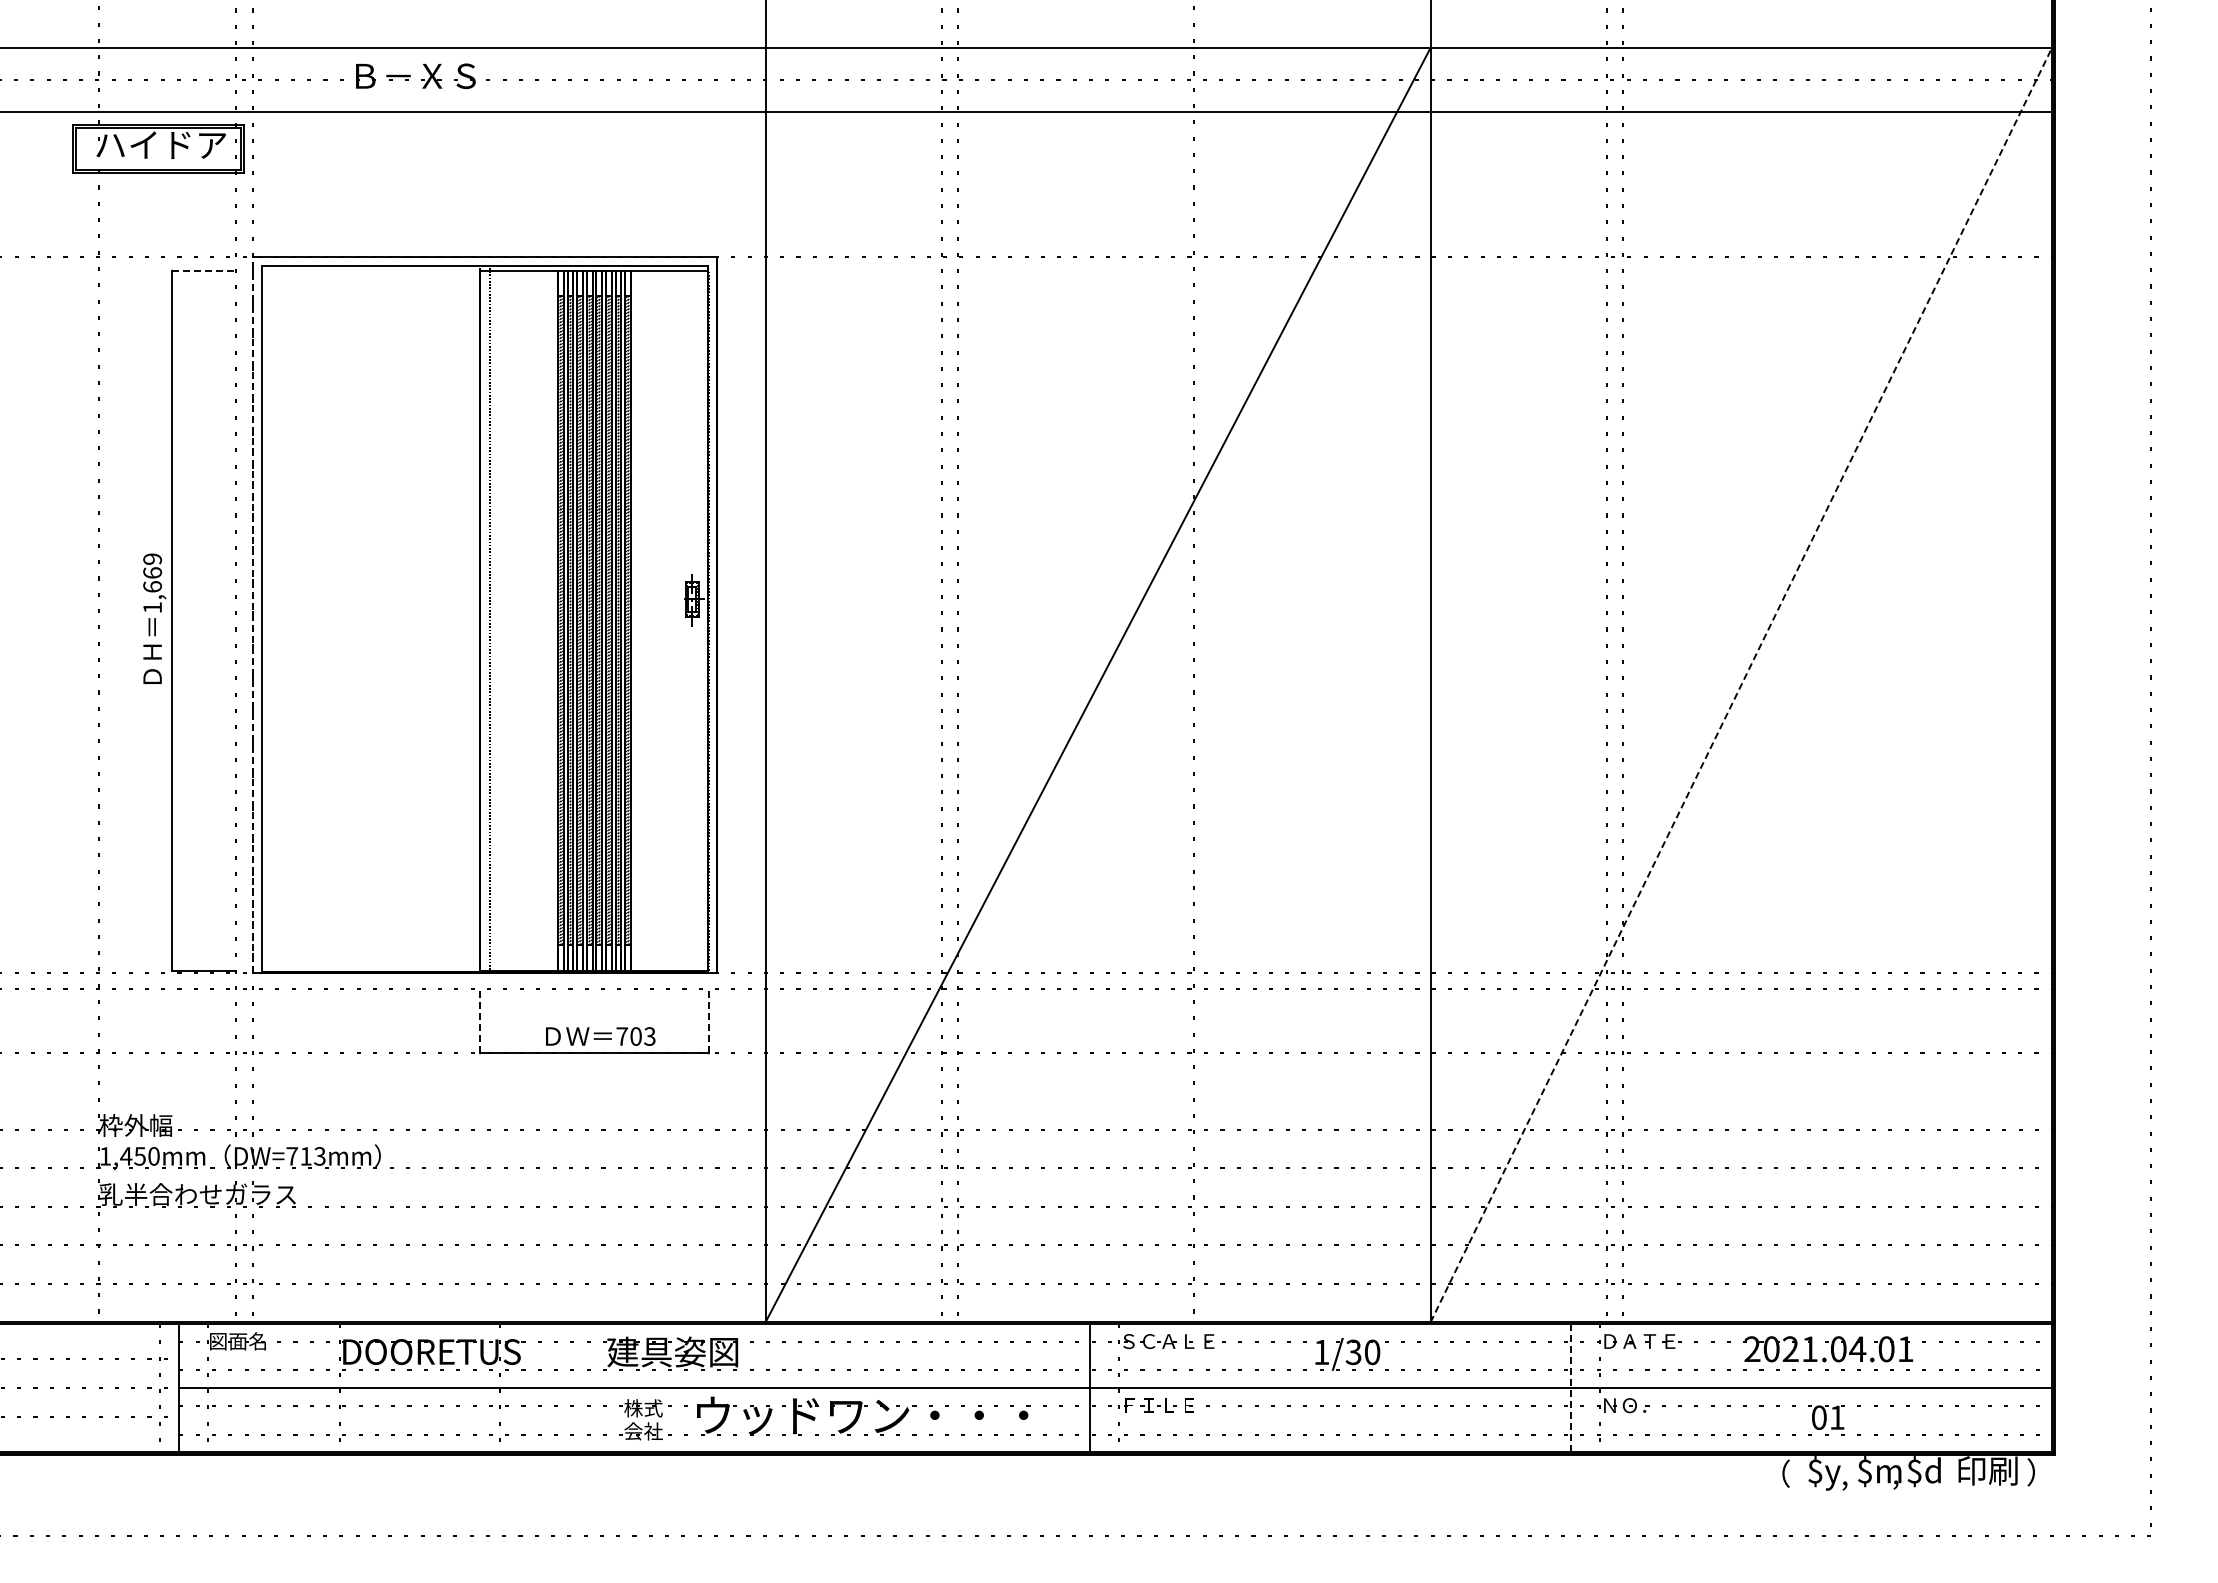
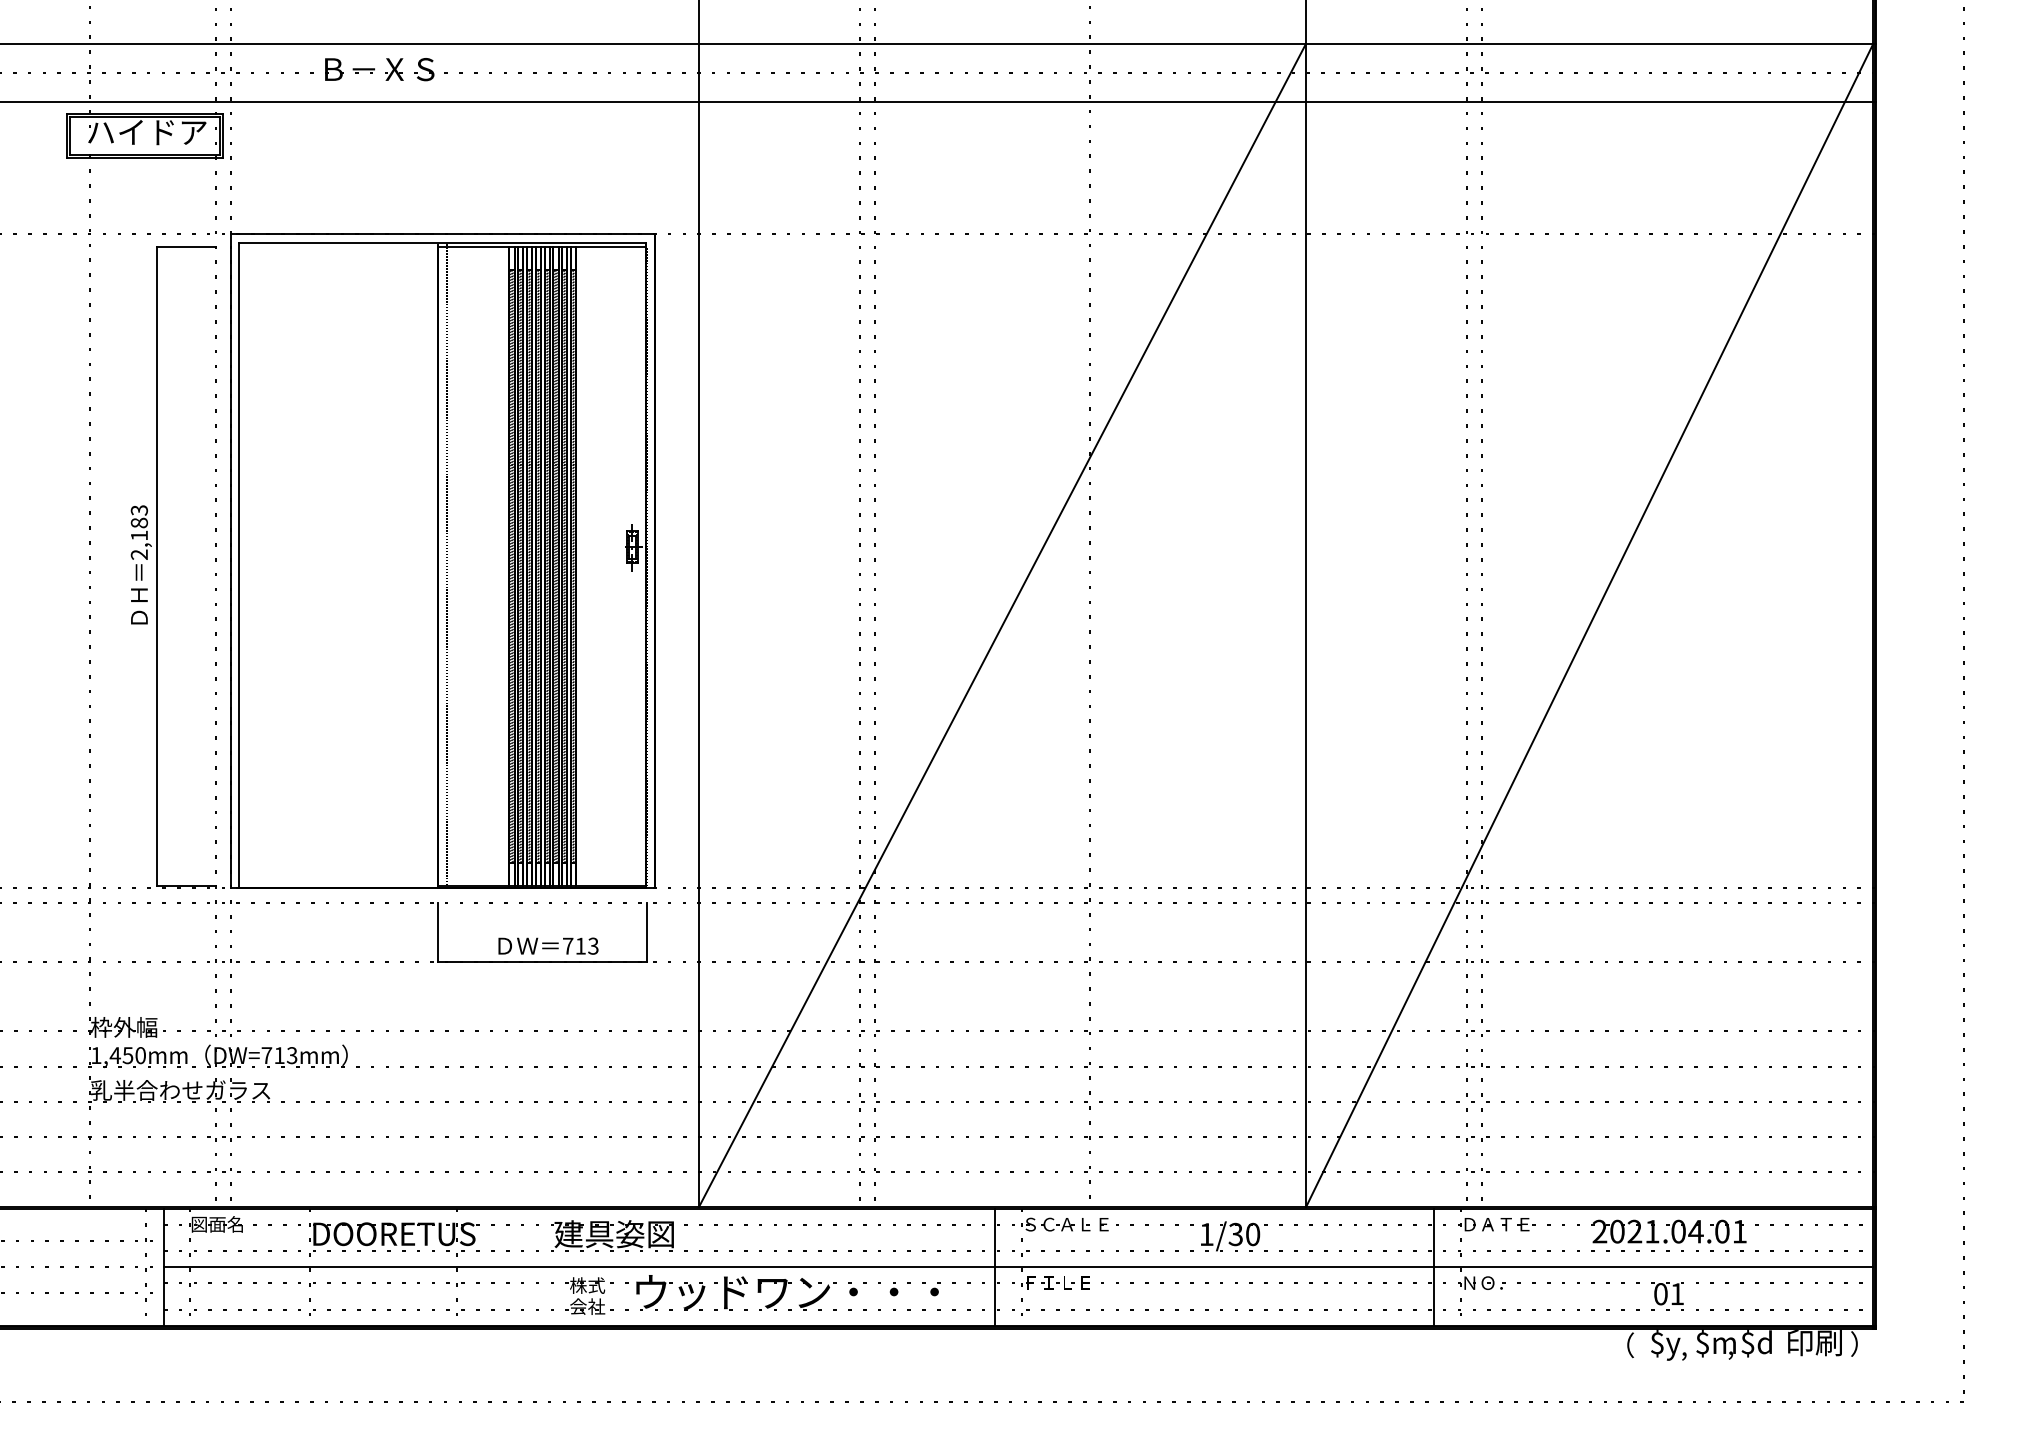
line: (204, 270) -> (186, 246), dashed -> solid
text: (152, 583) -> (139, 532), 1,669 -> 2,183
line: (252, 614) -> (230, 560), dashed -> solid
line: (1741, 685) -> (1589, 625), dashed -> solid
line: (480, 1020) -> (438, 931), dashed -> solid
line: (708, 1020) -> (646, 931), dashed -> solid
text: (635, 1036) -> (580, 946), 703 -> 713
line: (1571, 1388) -> (1434, 1267), dashed -> solid

